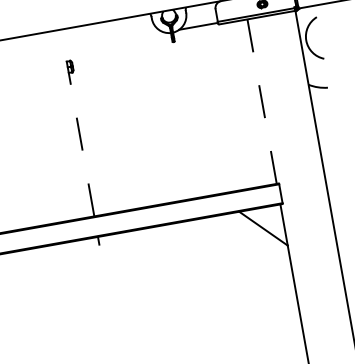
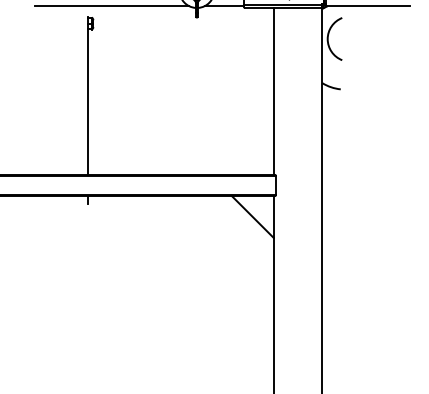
line: (88, 46) -> (112, 6), added
line: (262, 101) -> (273, 91), dashed -> solid
line: (80, 138) -> (88, 95), dashed -> solid

